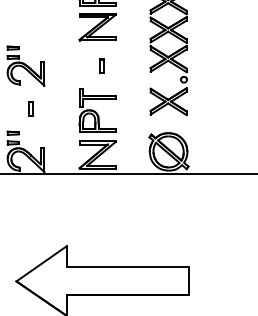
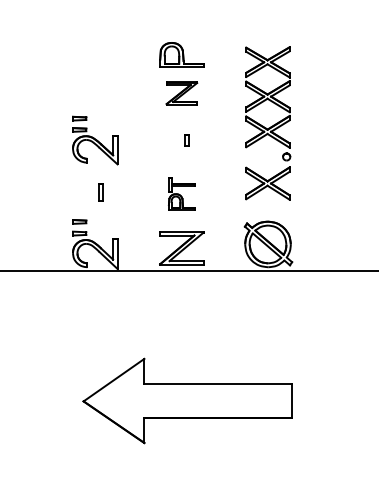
part: (97, 27) -> (181, 93), size x0.7
part: (101, 66) -> (186, 140), size x0.7
part: (97, 110) -> (181, 194), size x0.6

